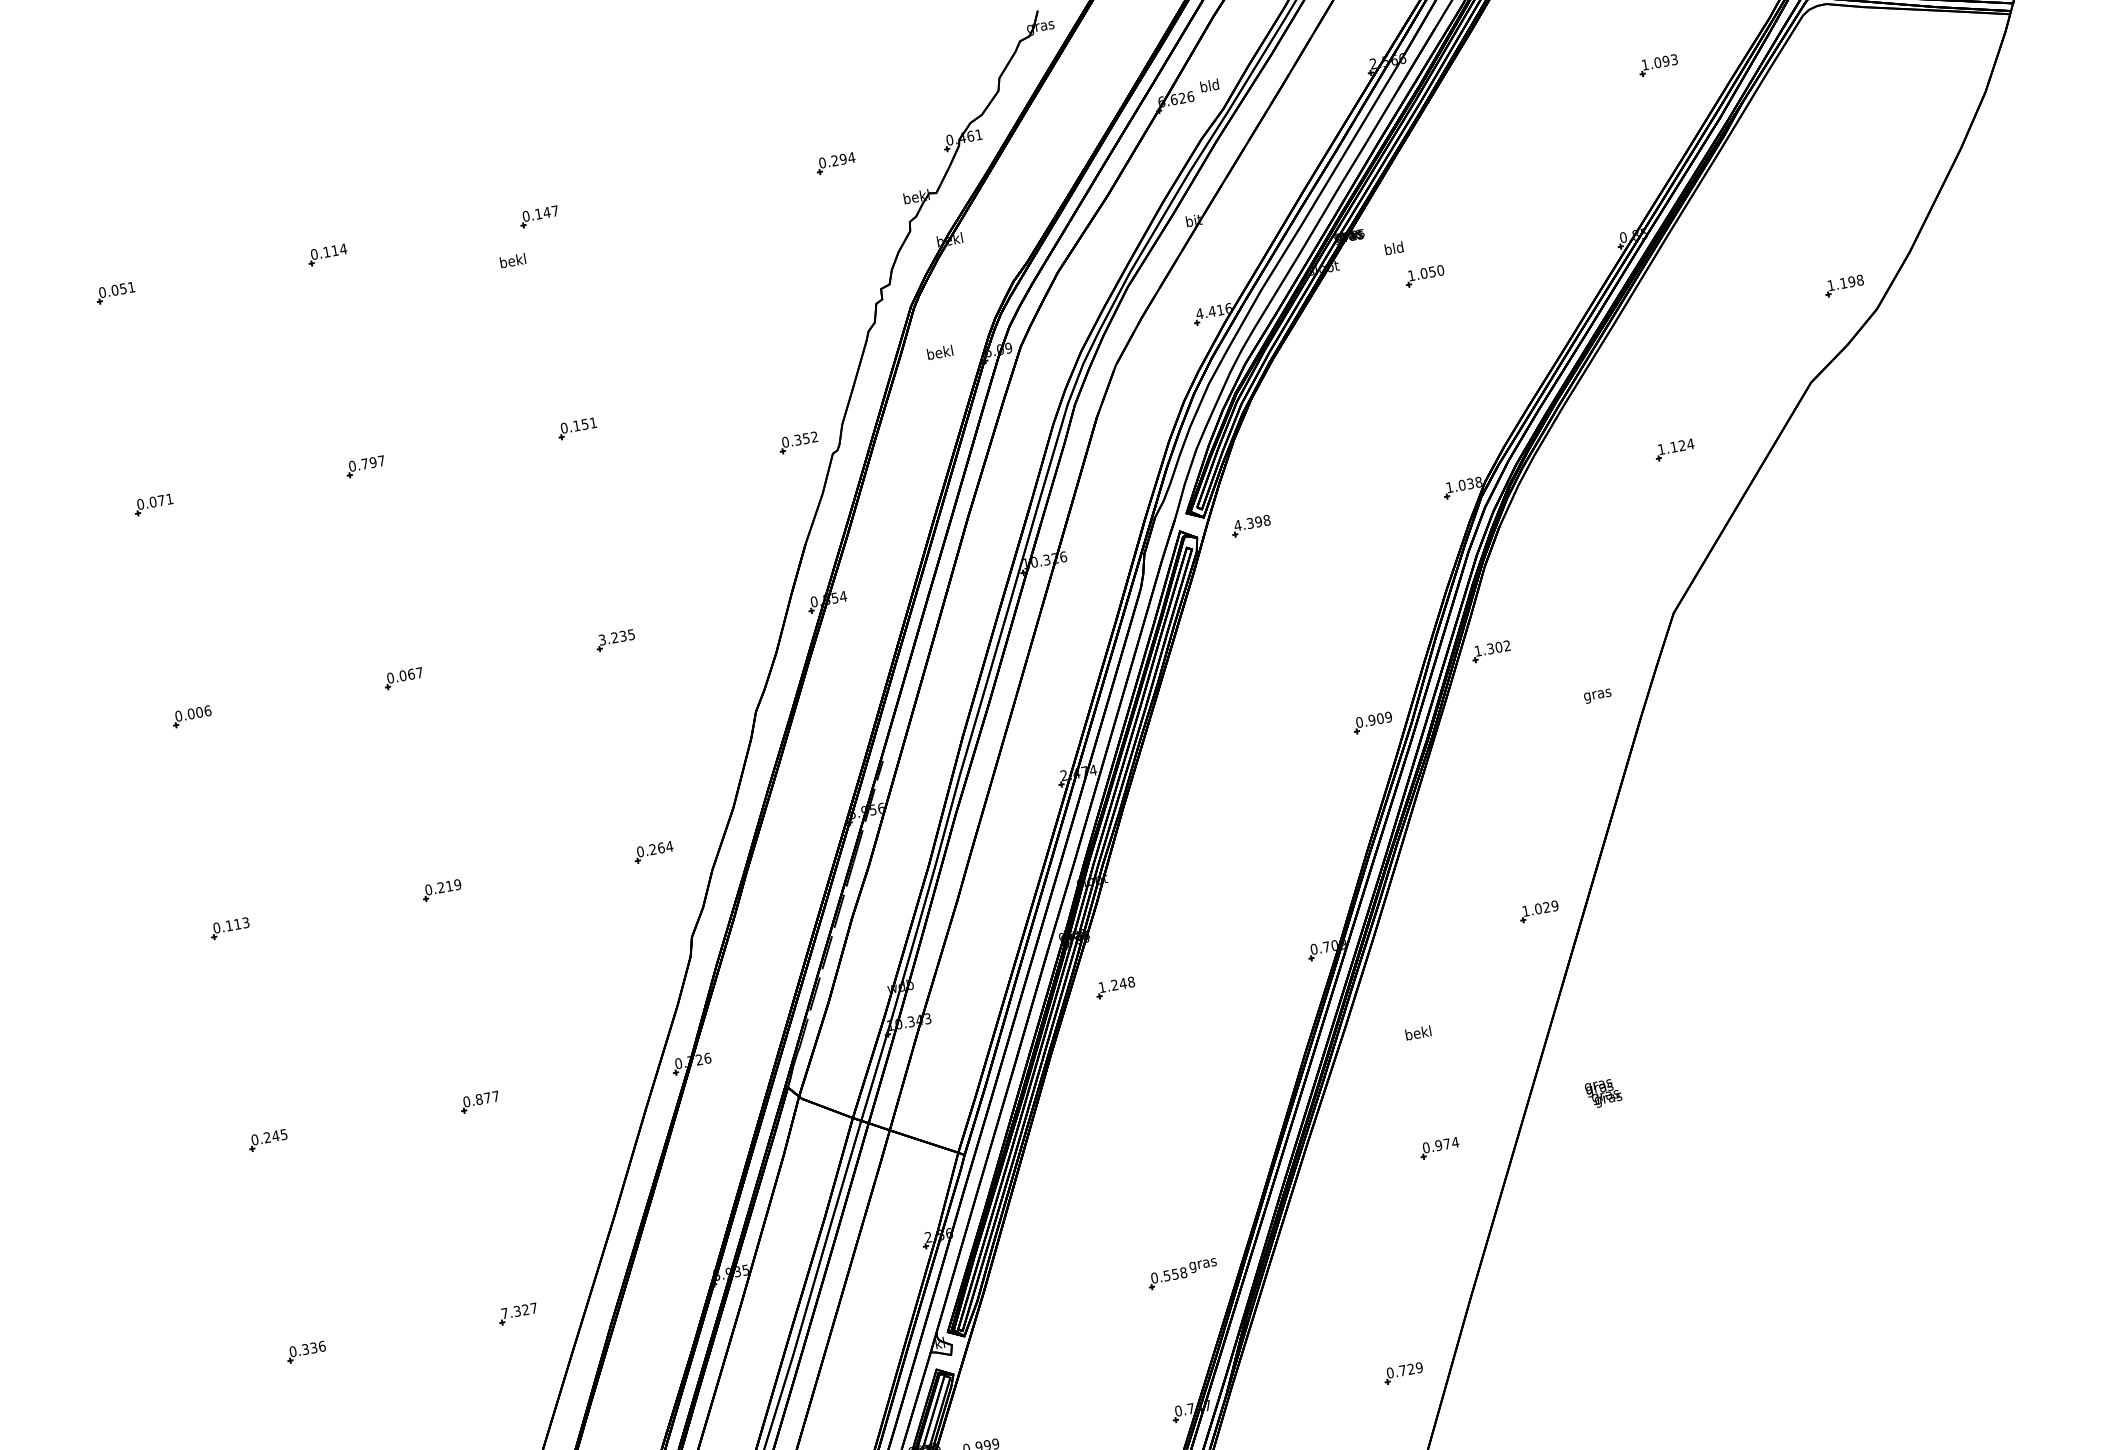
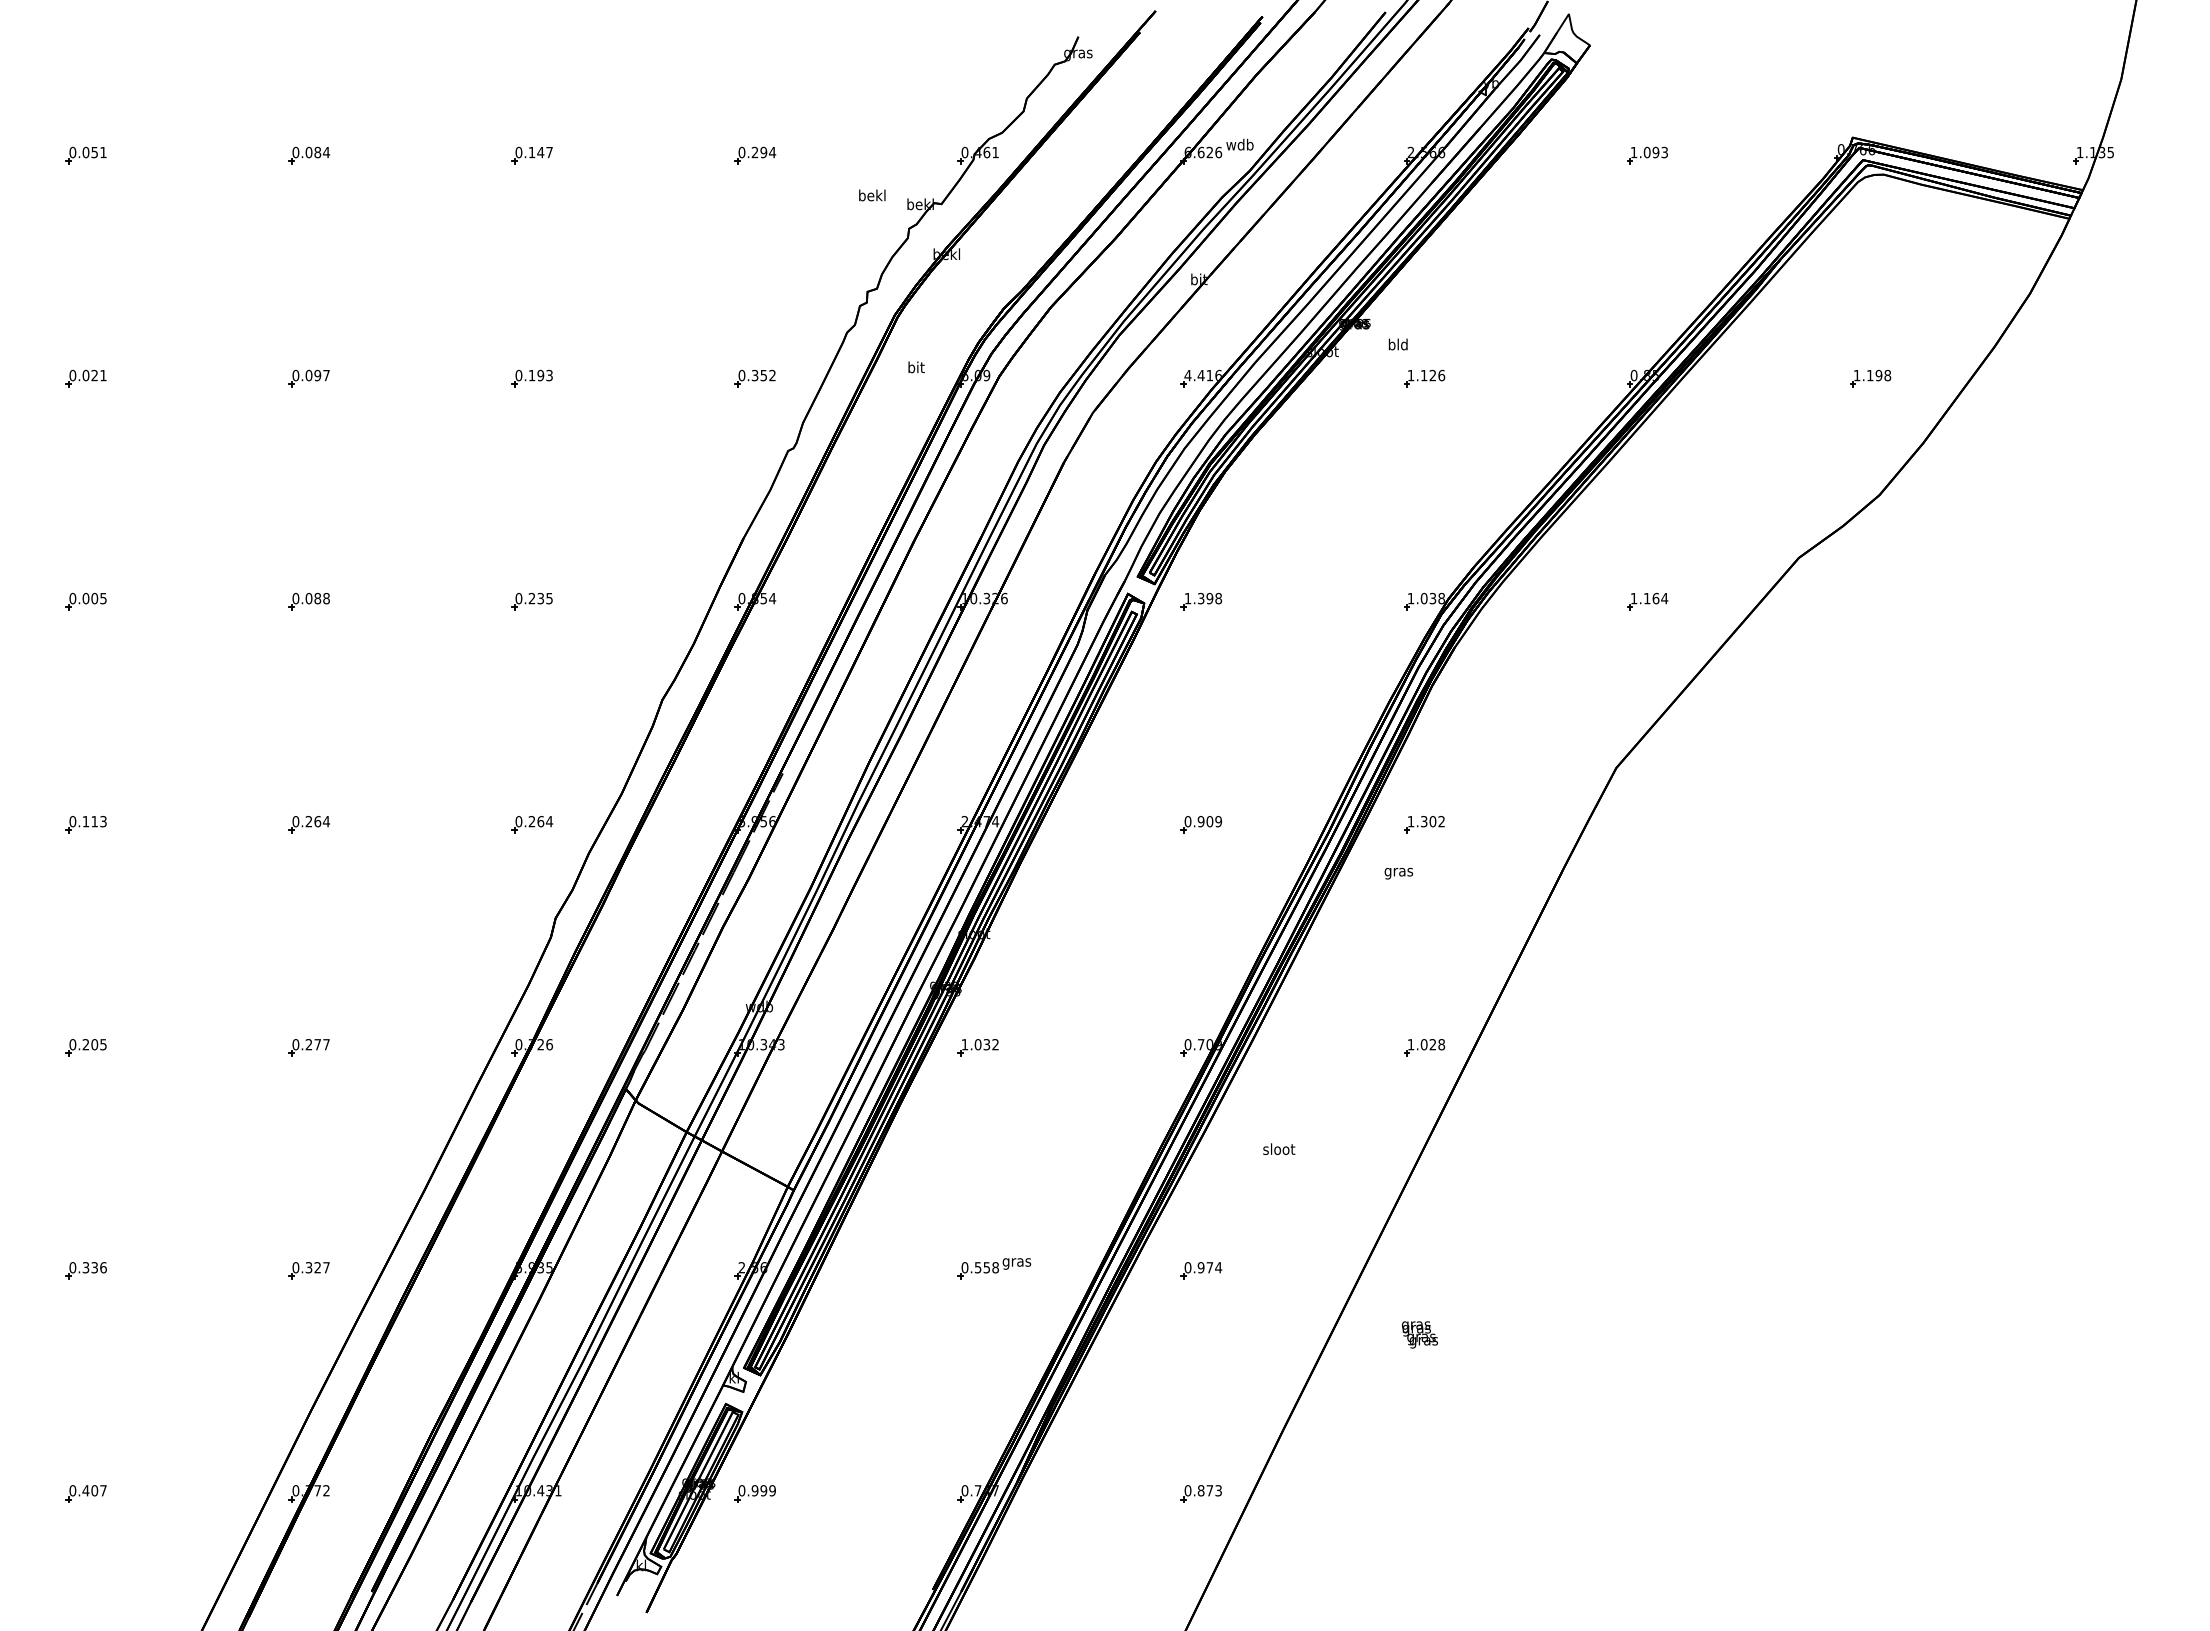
part: (1658, 65) -> (1647, 155), moved
text: (1209, 85) -> (1239, 144), bld -> wdb
part: (835, 163) -> (755, 155), moved
text: (331, 251) -> (313, 152), 0.114 -> 0.084
text: (513, 260) -> (872, 195), moved
text: (1431, 271) -> (1432, 375), 1.050 -> 1.126
part: (1844, 285) -> (1870, 378), moved
text: (940, 352) -> (916, 367), bekl -> bit
text: (588, 423) -> (544, 375), 0.151 -> 0.193
part: (797, 442) -> (754, 378), moved
text: (1681, 445) -> (1655, 598), 1.124 -> 1.164
text: (364, 464) -> (308, 375), 0.797 -> 0.097
text: (161, 500) -> (94, 375), 0.071 -> 0.021
text: (1237, 525) -> (1187, 598), 4.398 -> 1.398
text: (601, 639) -> (518, 598), 3.235 -> 0.235
part: (1491, 651) -> (1424, 824), moved
text: (414, 673) -> (321, 598), 0.067 -> 0.088
text: (1597, 696) -> (1398, 873), moved
text: (207, 710) -> (103, 598), 0.006 -> 0.005
part: (1371, 722) -> (1200, 824), moved
text: (453, 885) -> (322, 821), 0.219 -> 0.264
text: (1554, 905) -> (1441, 1044), 1.029 -> 1.028
text: (1122, 983) -> (986, 1044), 1.248 -> 1.032
text: (1418, 1033) -> (1279, 1149), bekl -> sloot
text: (1603, 1093) -> (1419, 1334), moved
text: (478, 1099) -> (308, 1044), 0.877 -> 0.277
text: (275, 1135) -> (94, 1044), 0.245 -> 0.205
part: (1439, 1148) -> (1201, 1270), moved
part: (1182, 1273) -> (994, 1268), moved
text: (504, 1313) -> (295, 1267), 7.327 -> 0.327
text: (1410, 1369) -> (1209, 1490), 0.729 -> 0.873

